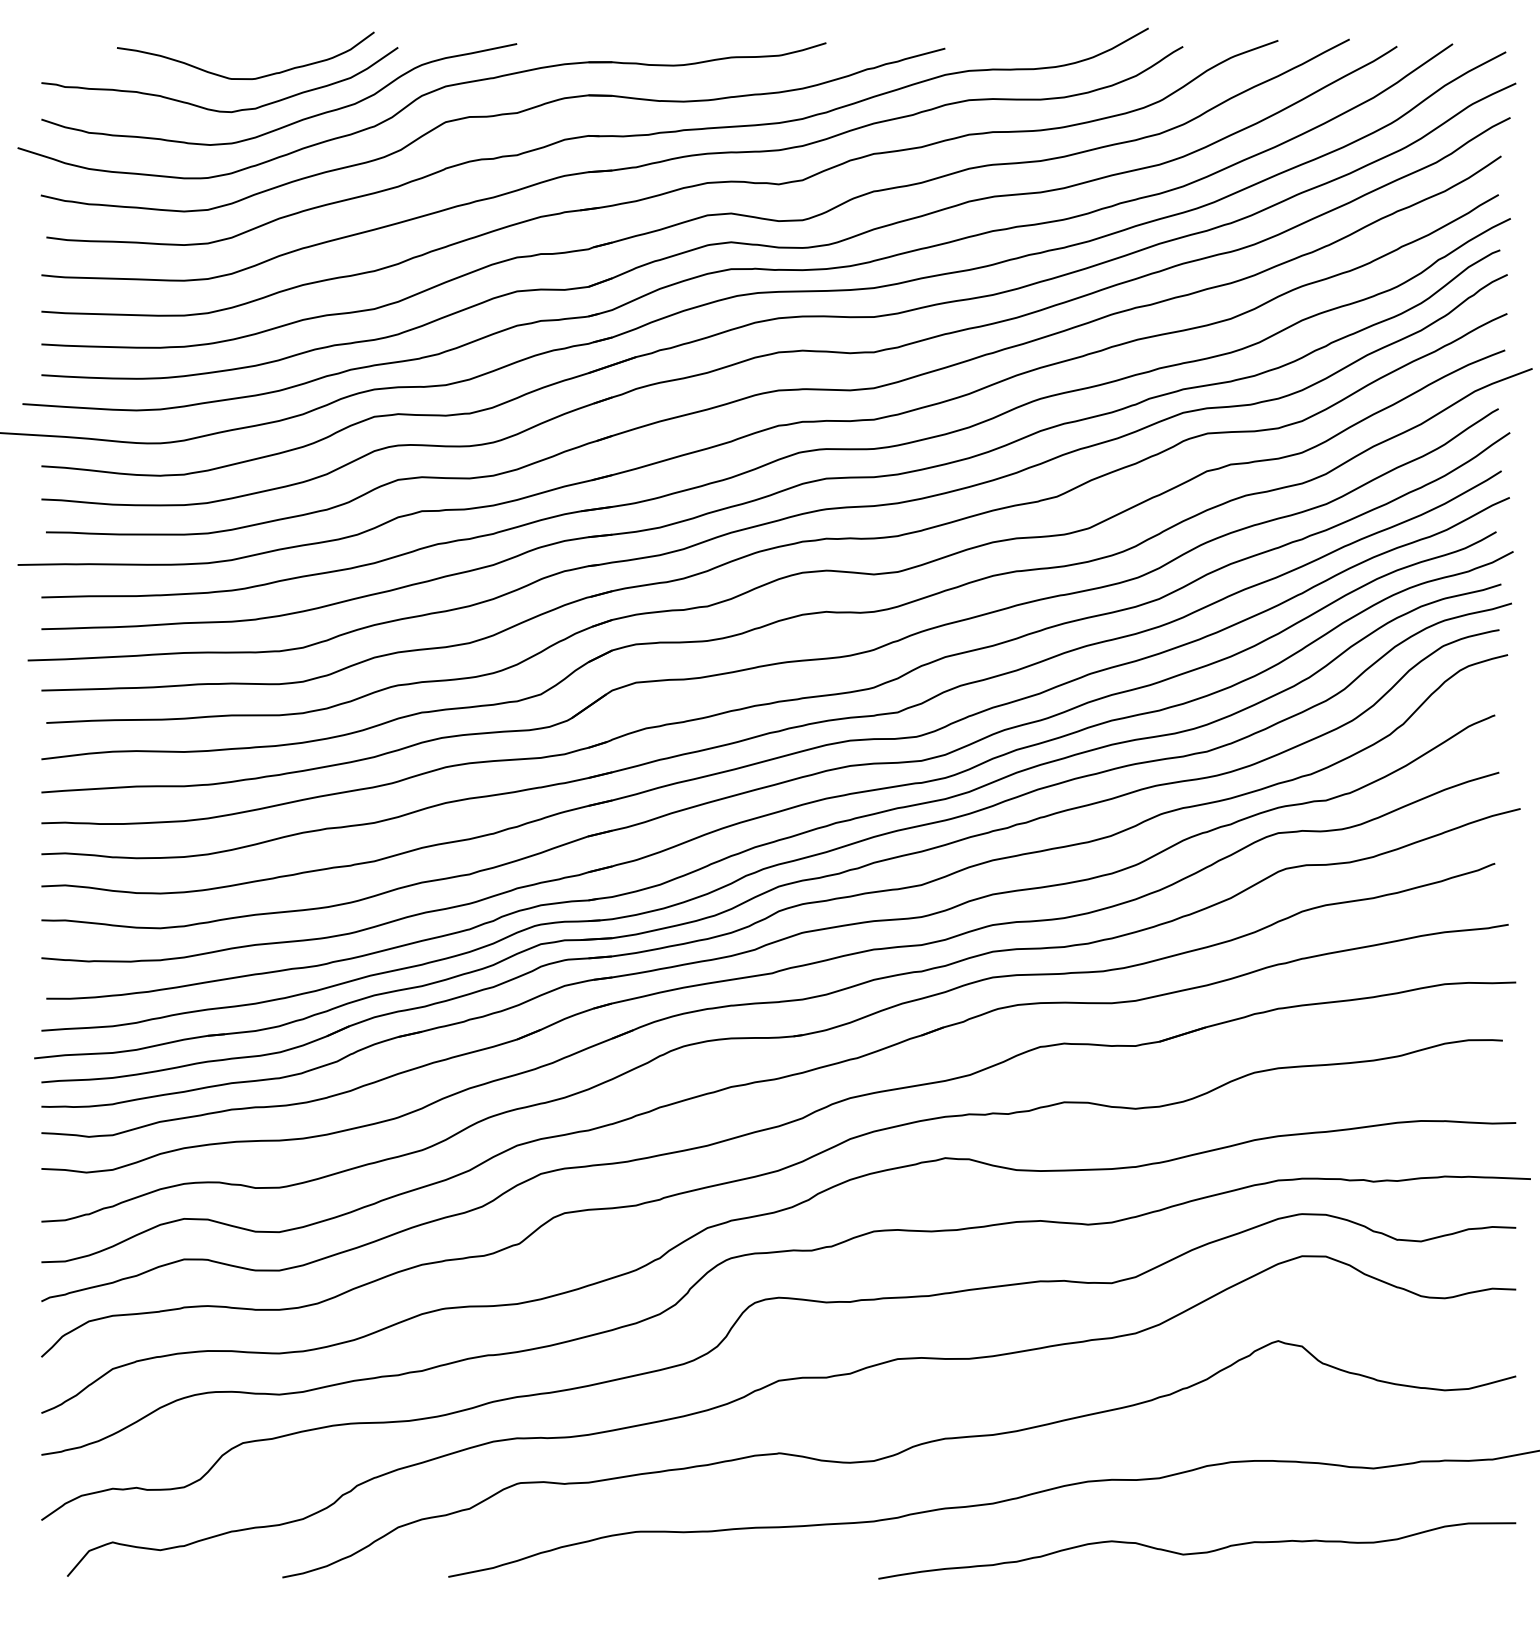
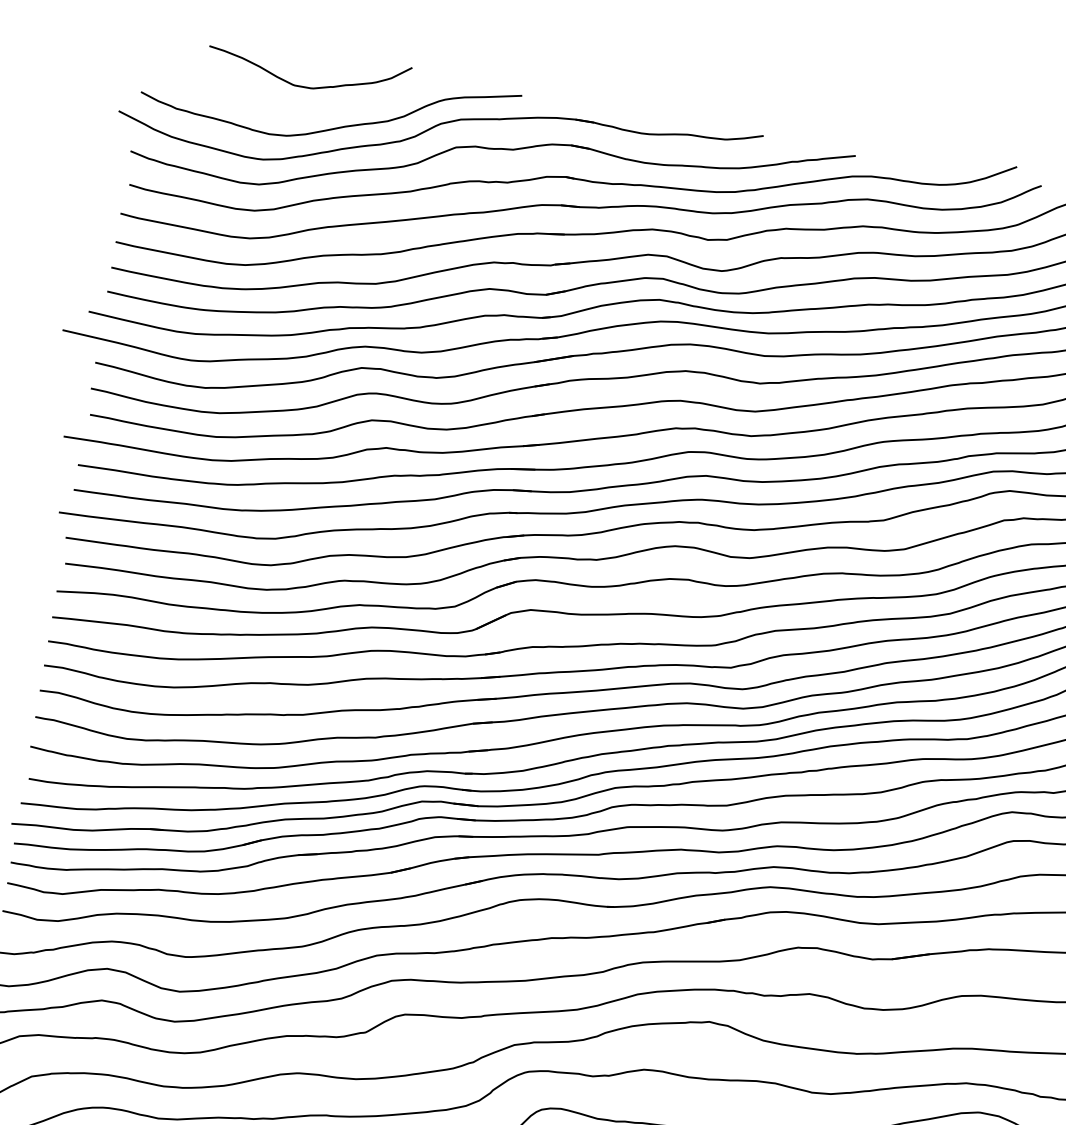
curve: (215, 109) -> (278, 107), removed

